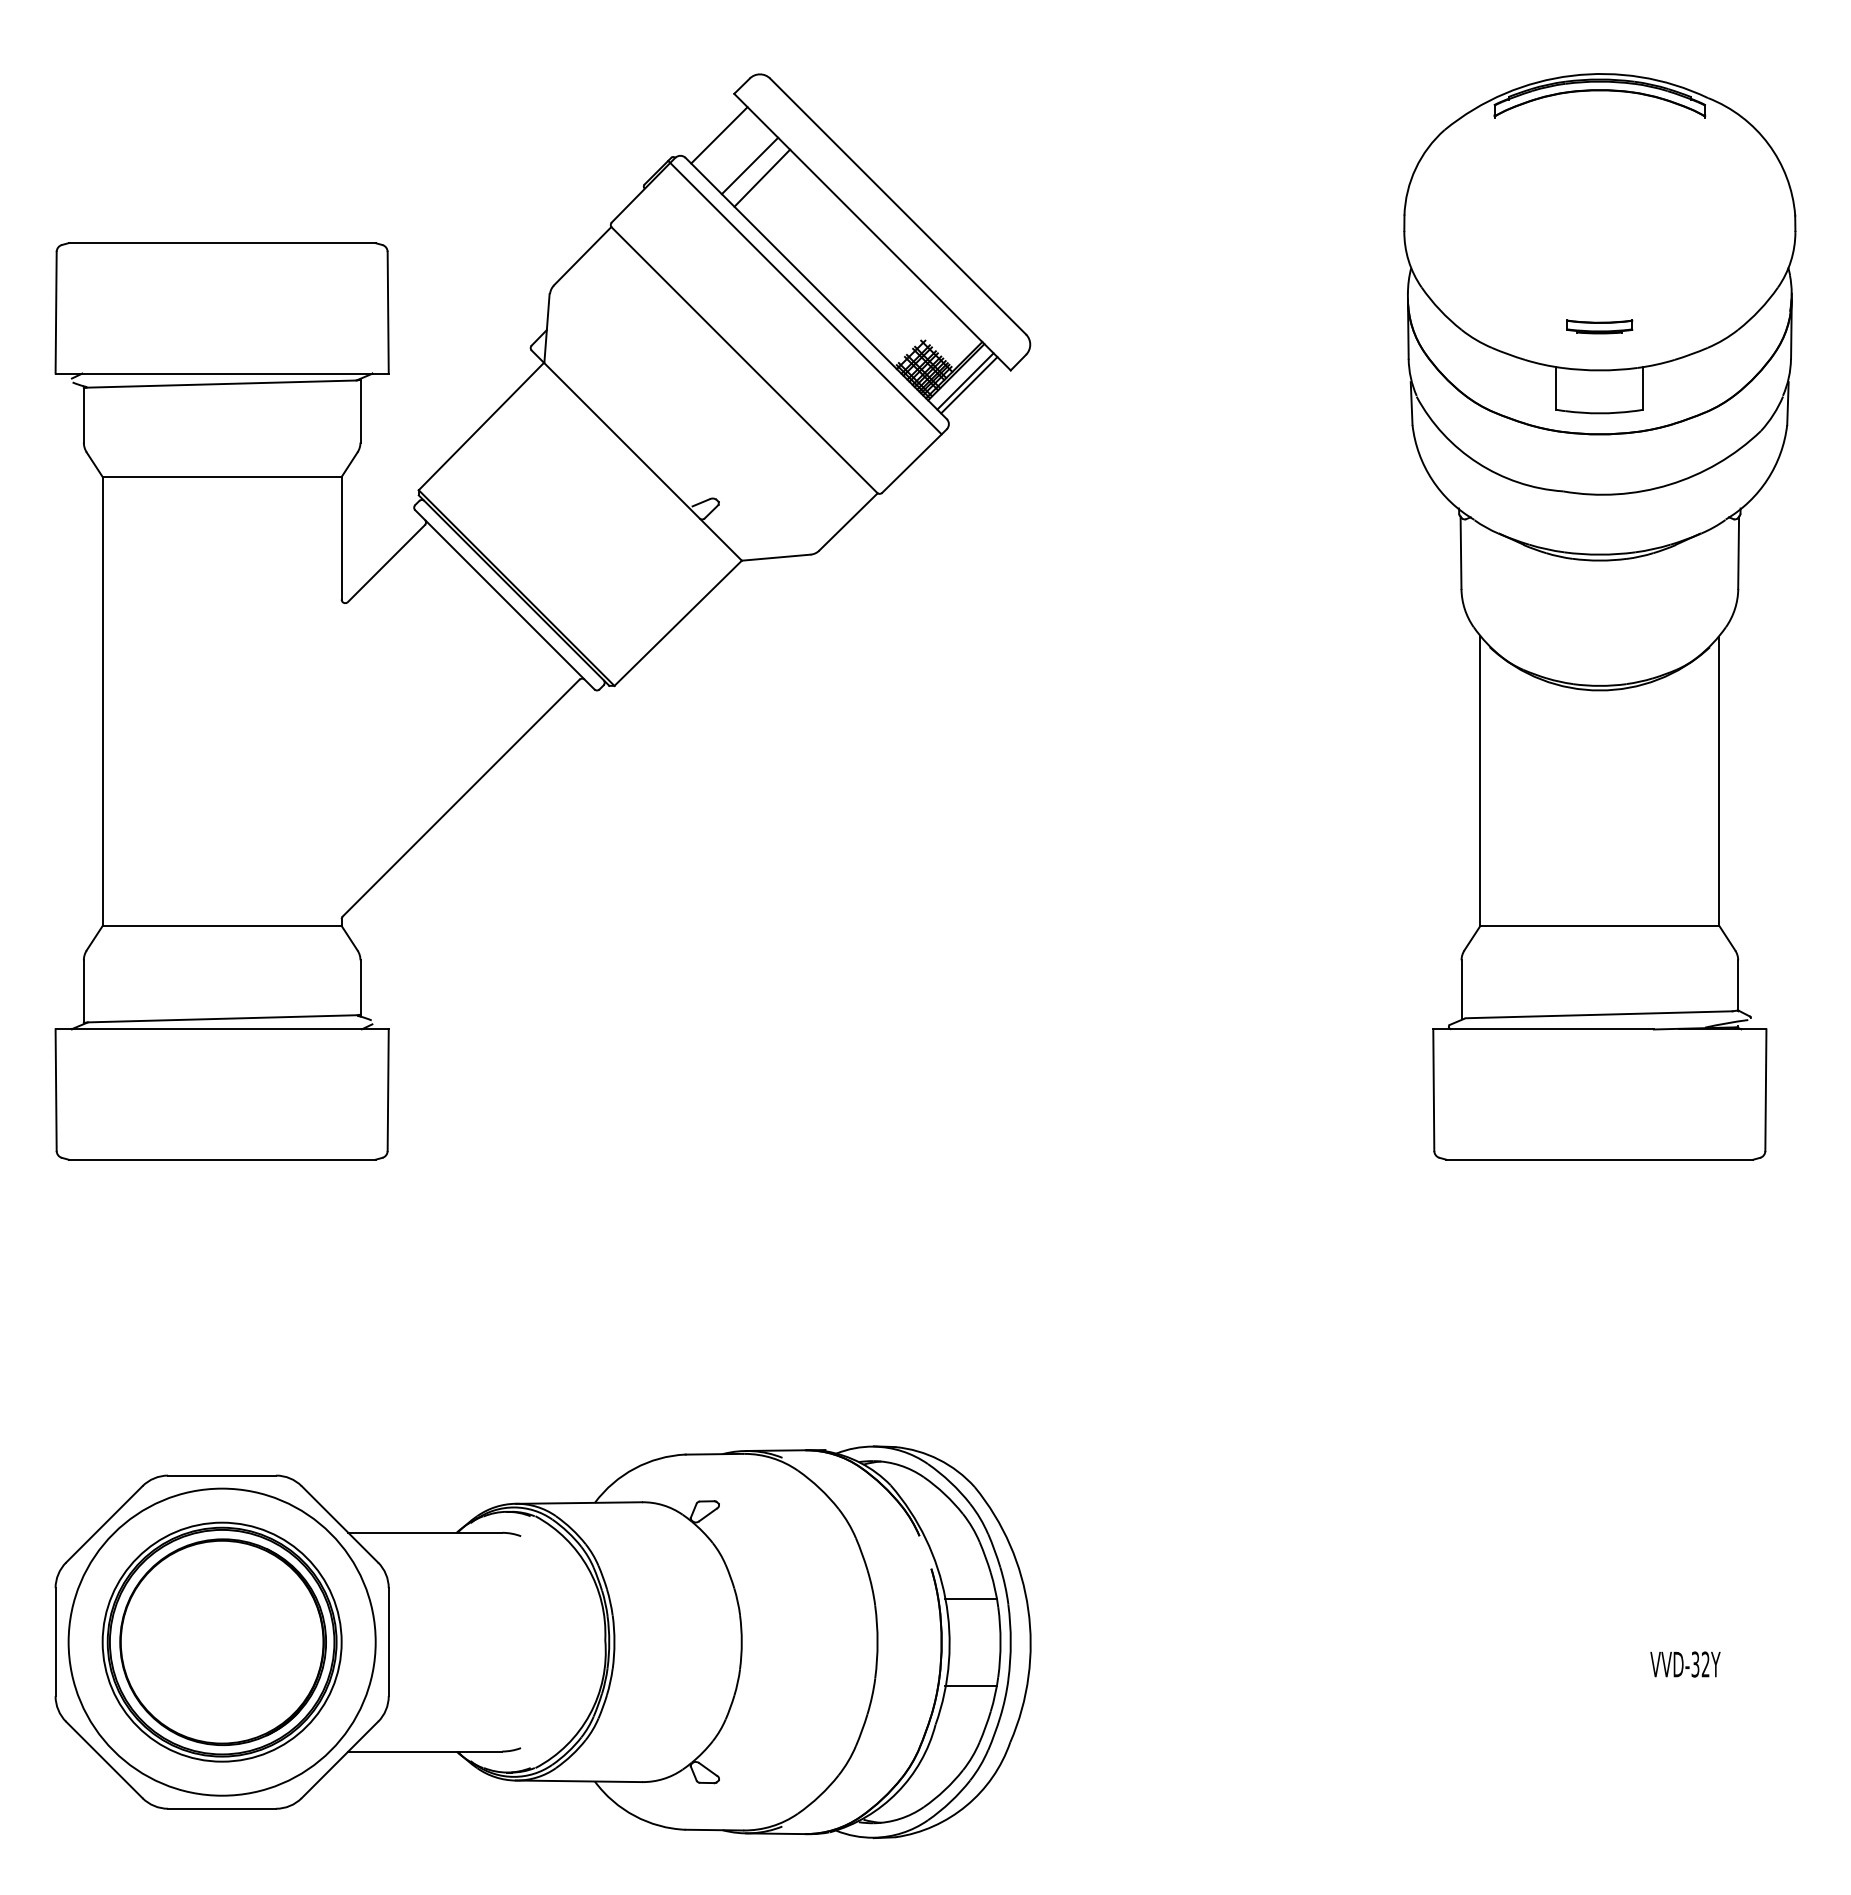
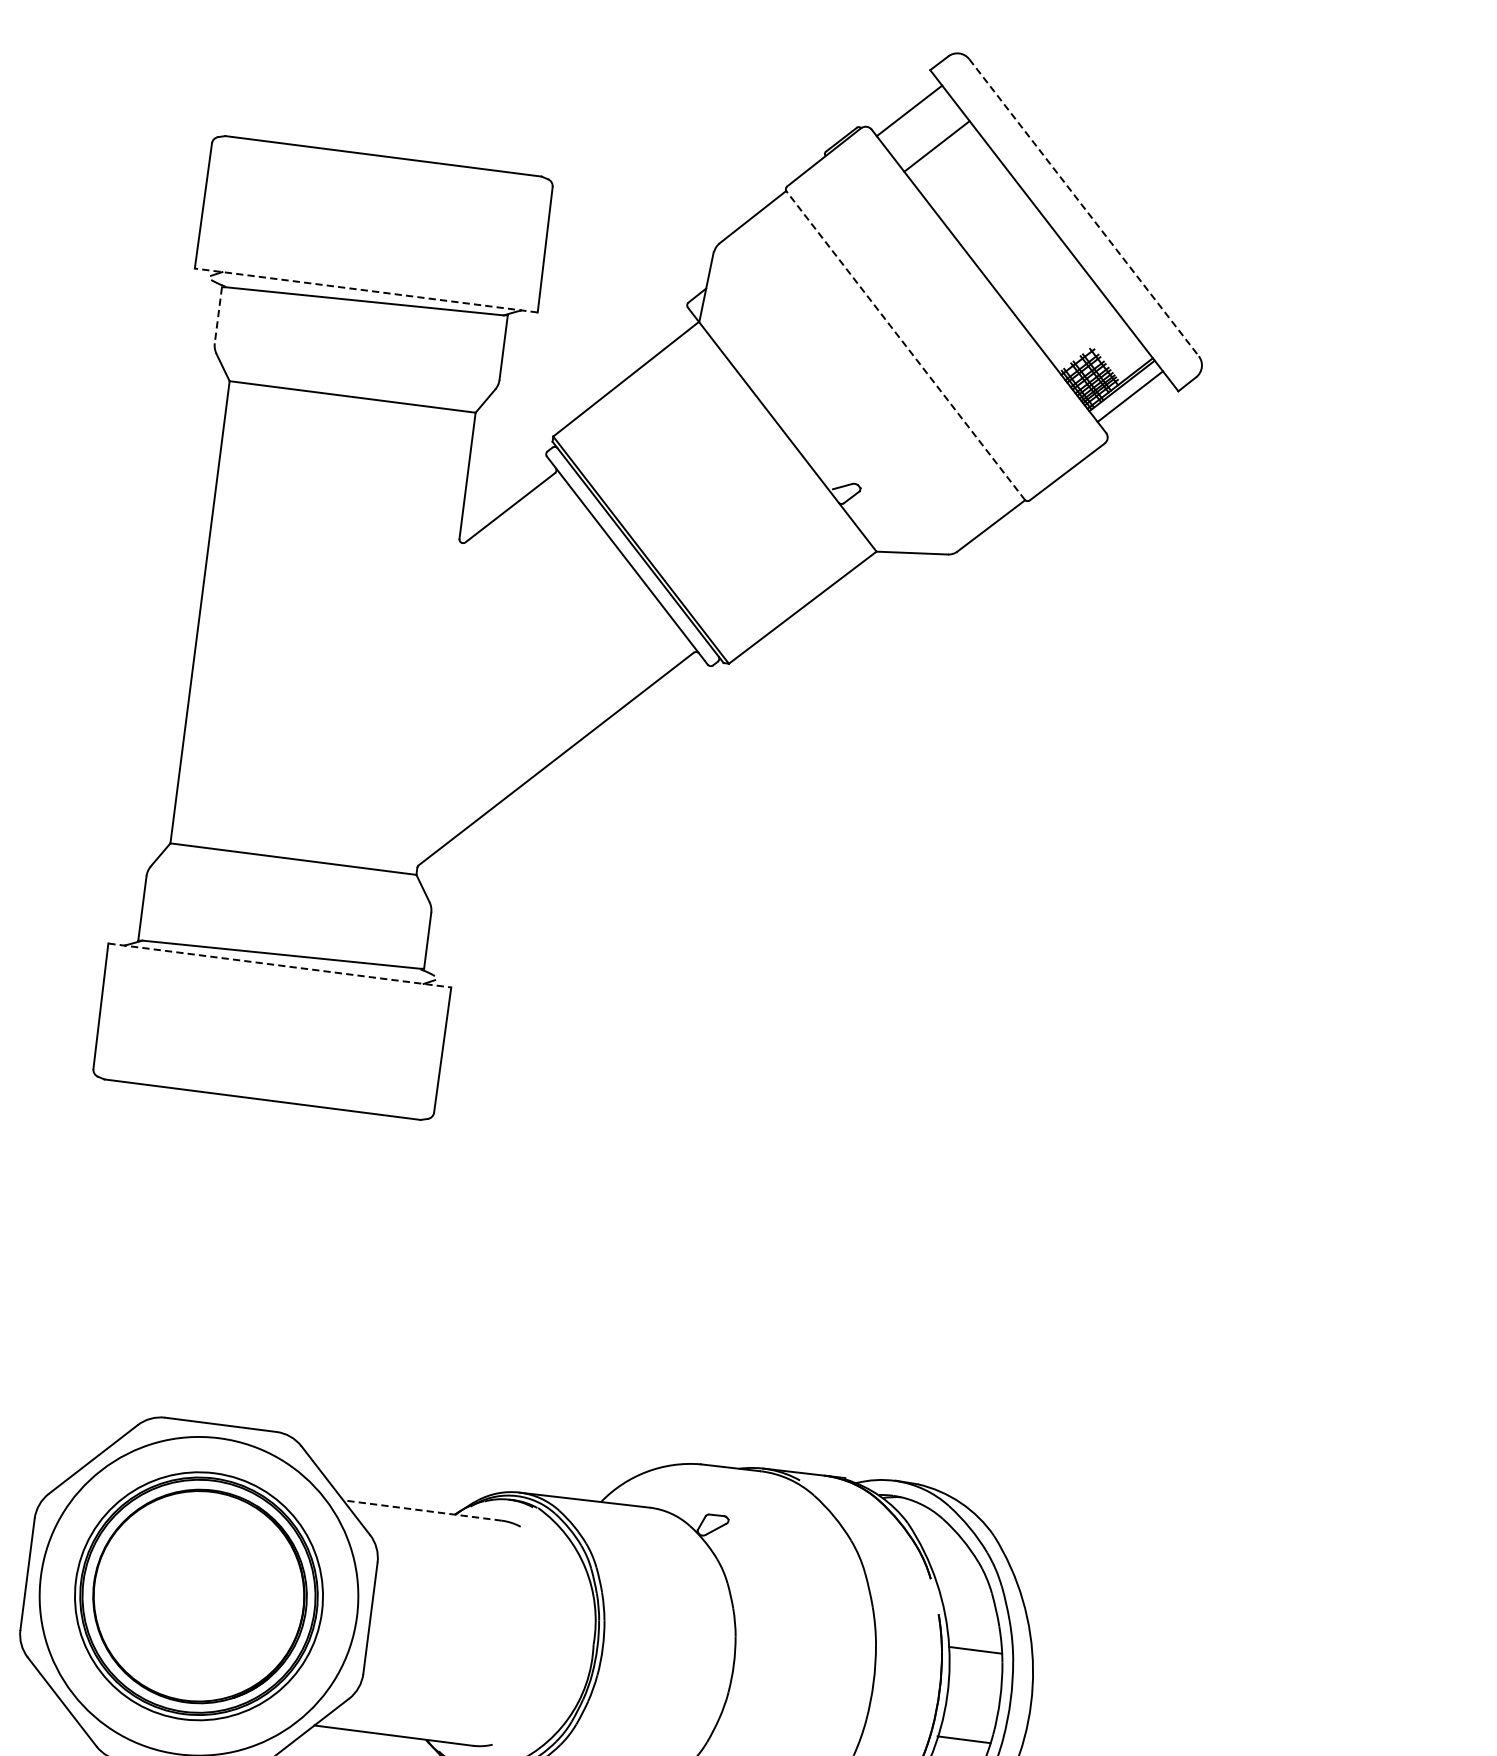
line: (762, 177) -> (948, 159), removed
line: (898, 206) -> (1084, 207), solid -> dashed
line: (804, 297) -> (975, 289), removed
line: (744, 359) -> (905, 344), solid -> dashed
line: (222, 373) -> (366, 290), solid -> dashed
line: (969, 385) -> (1133, 401), removed
line: (83, 415) -> (218, 315), solid -> dashed
line: (222, 1029) -> (280, 965), solid -> dashed
line: (425, 1532) -> (422, 1510), solid -> dashed

